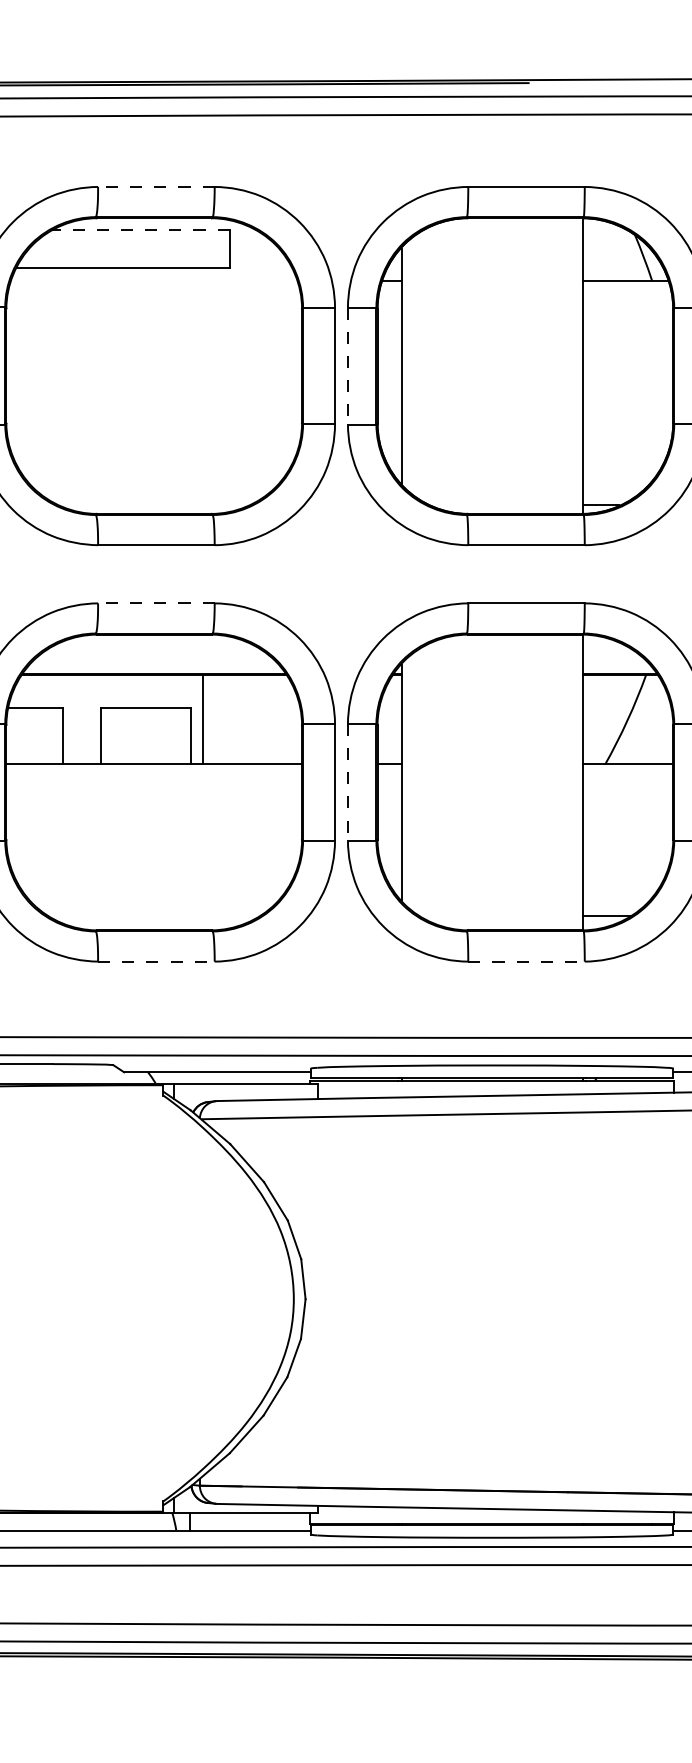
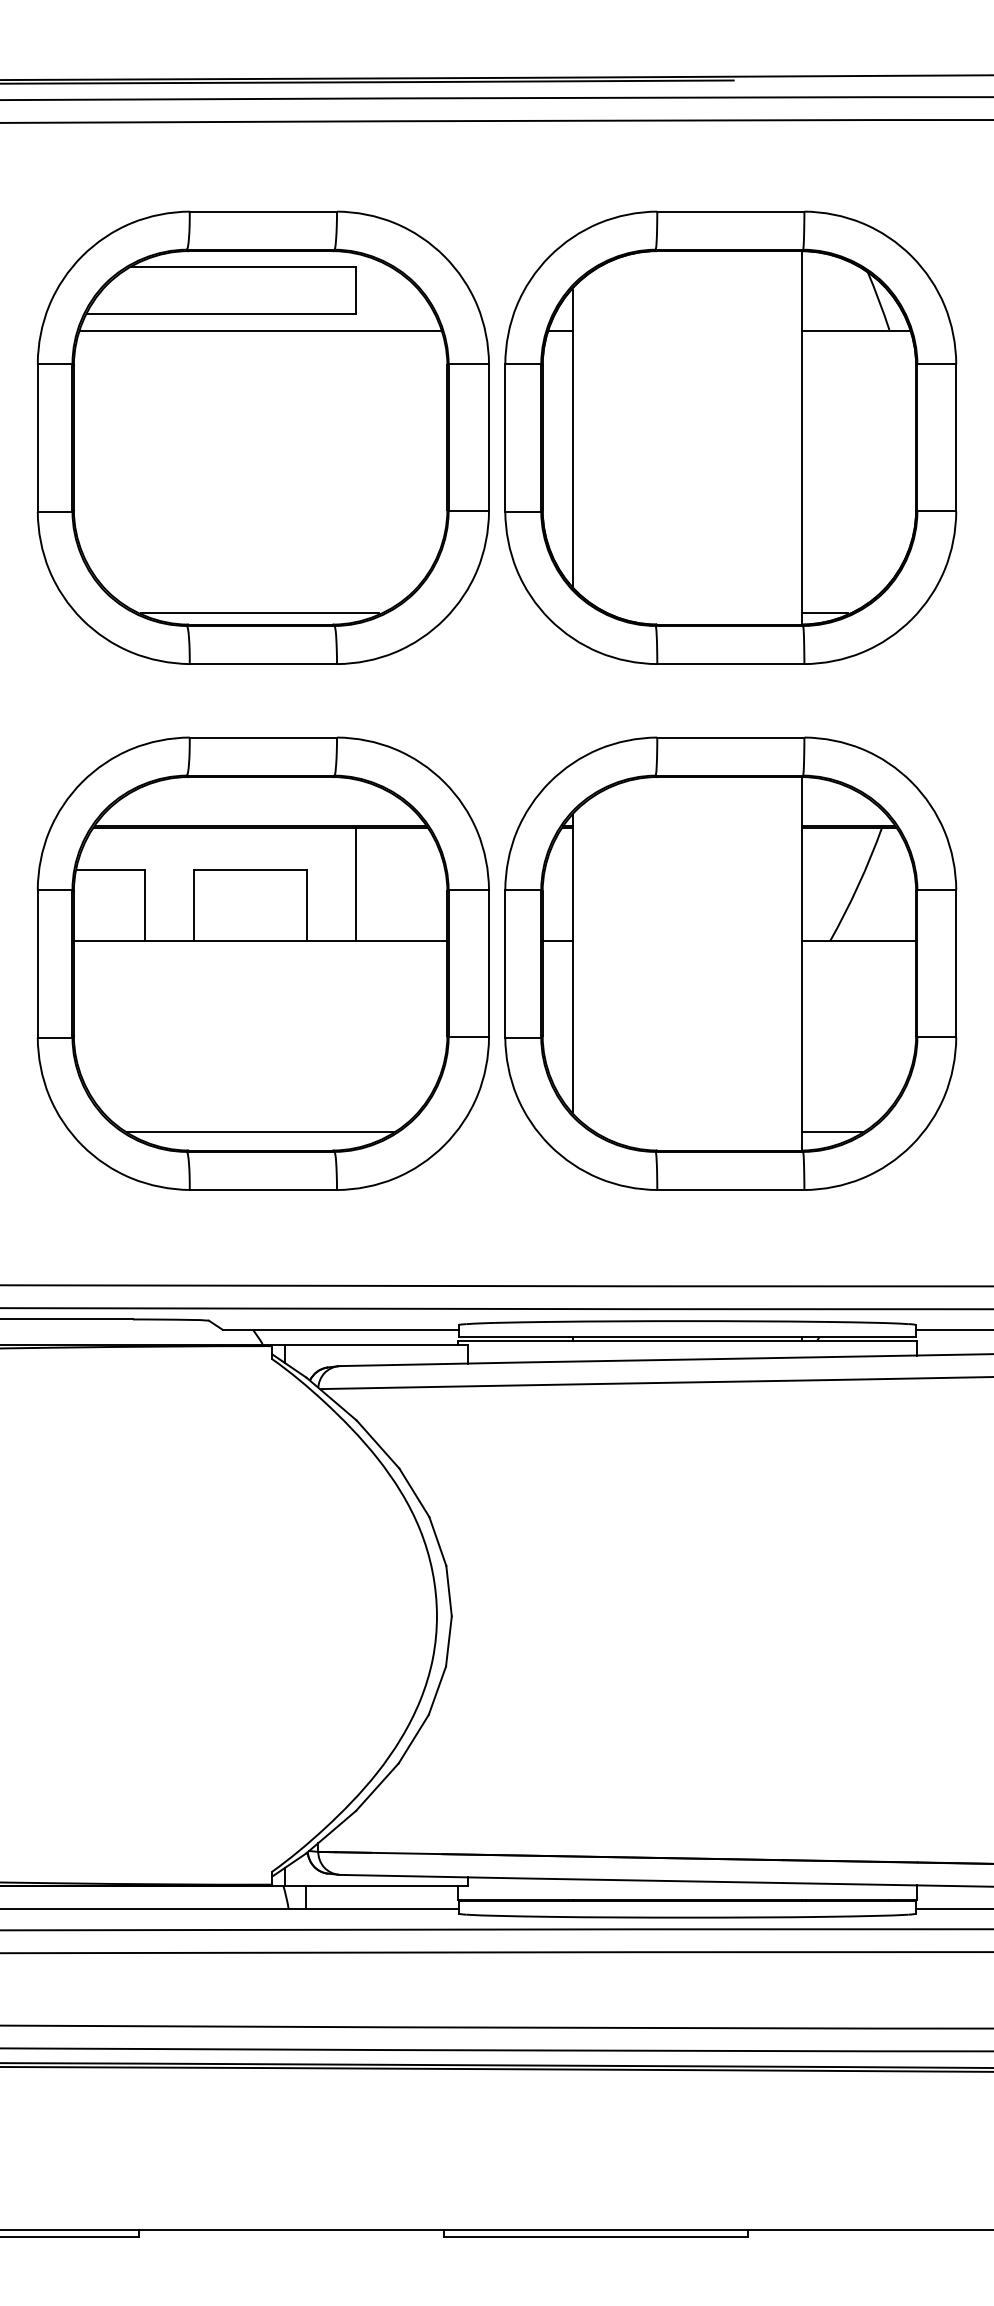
line: (156, 186) -> (263, 211), dashed -> solid
line: (140, 230) -> (243, 266), dashed -> solid
line: (154, 281) -> (260, 330), added
line: (348, 365) -> (505, 437), dashed -> solid
line: (154, 505) -> (260, 613), added
line: (156, 603) -> (263, 737), dashed -> solid
line: (202, 718) -> (355, 883), moved
line: (348, 782) -> (505, 963), dashed -> solid
line: (154, 915) -> (260, 1131), added
line: (156, 962) -> (263, 1190), dashed -> solid
line: (526, 962) -> (730, 1190), dashed -> solid

